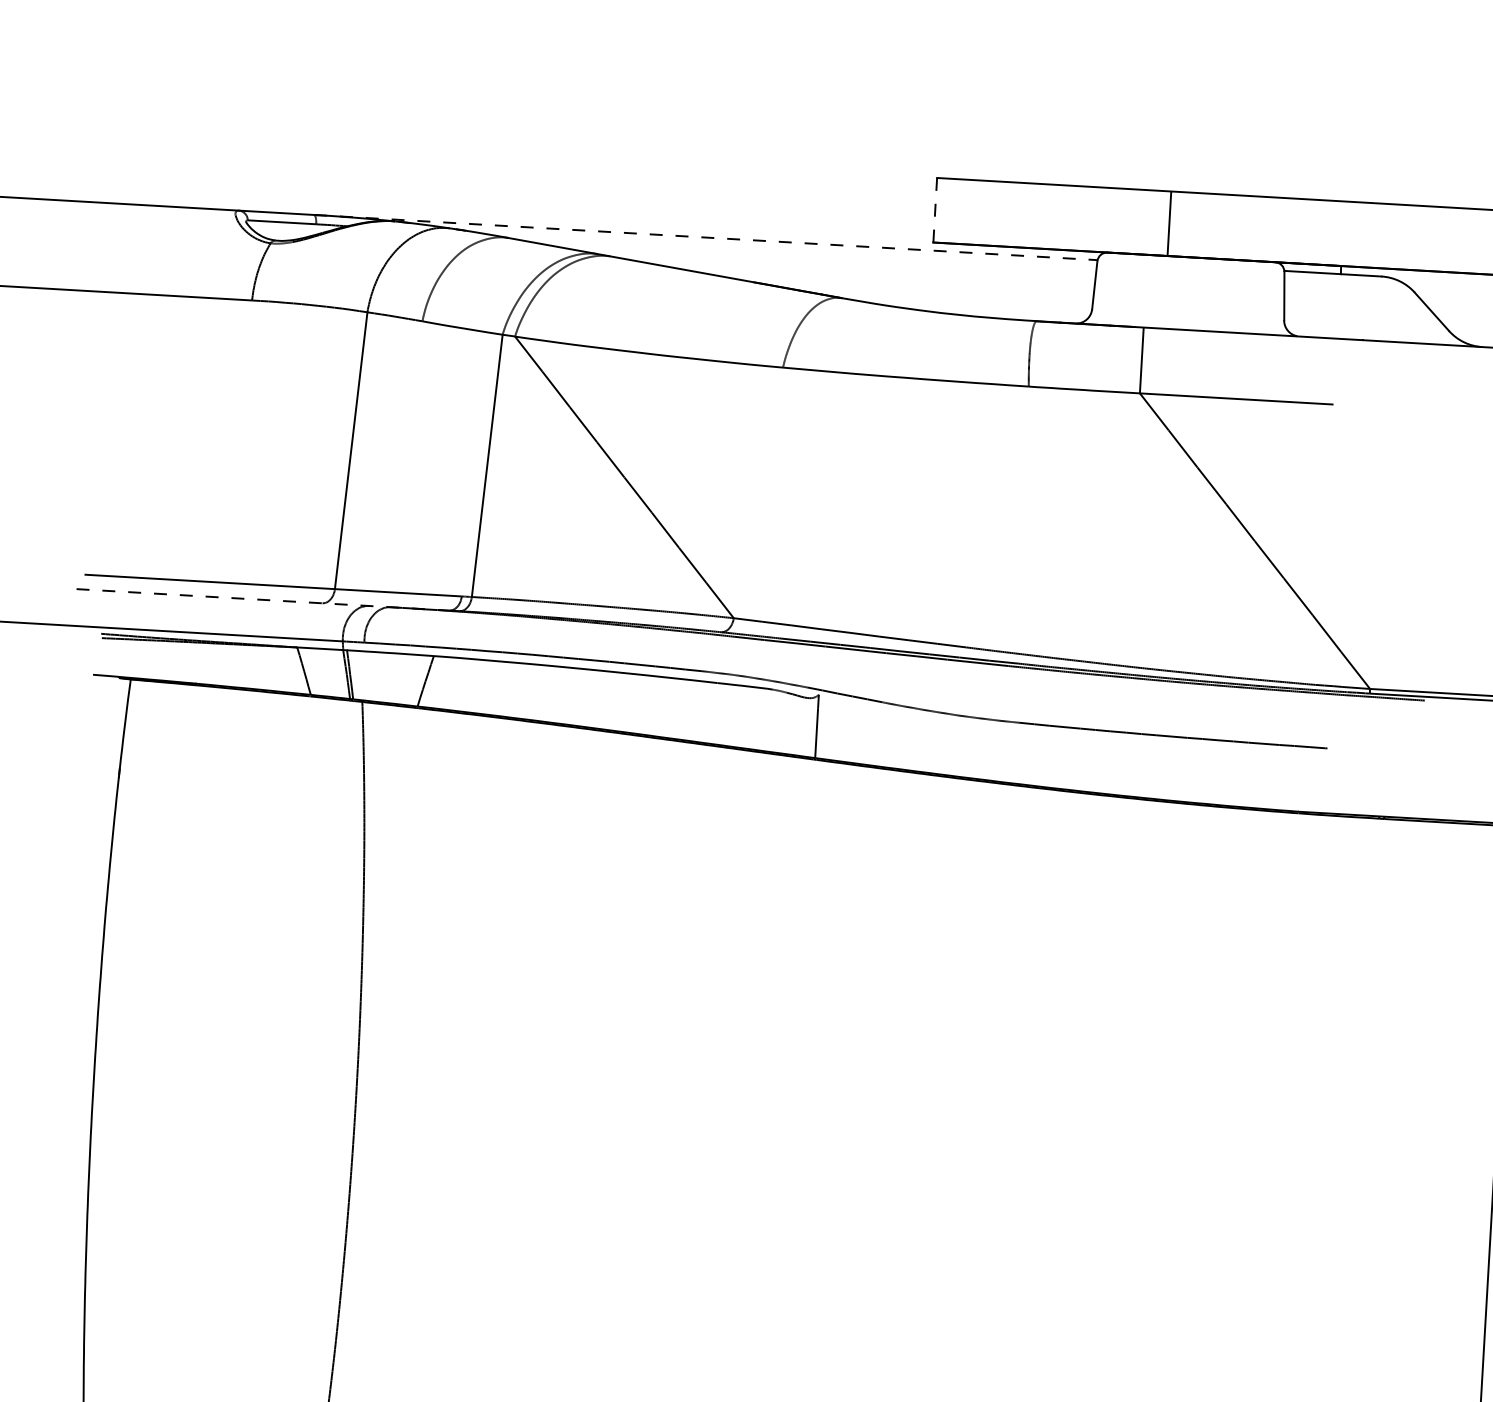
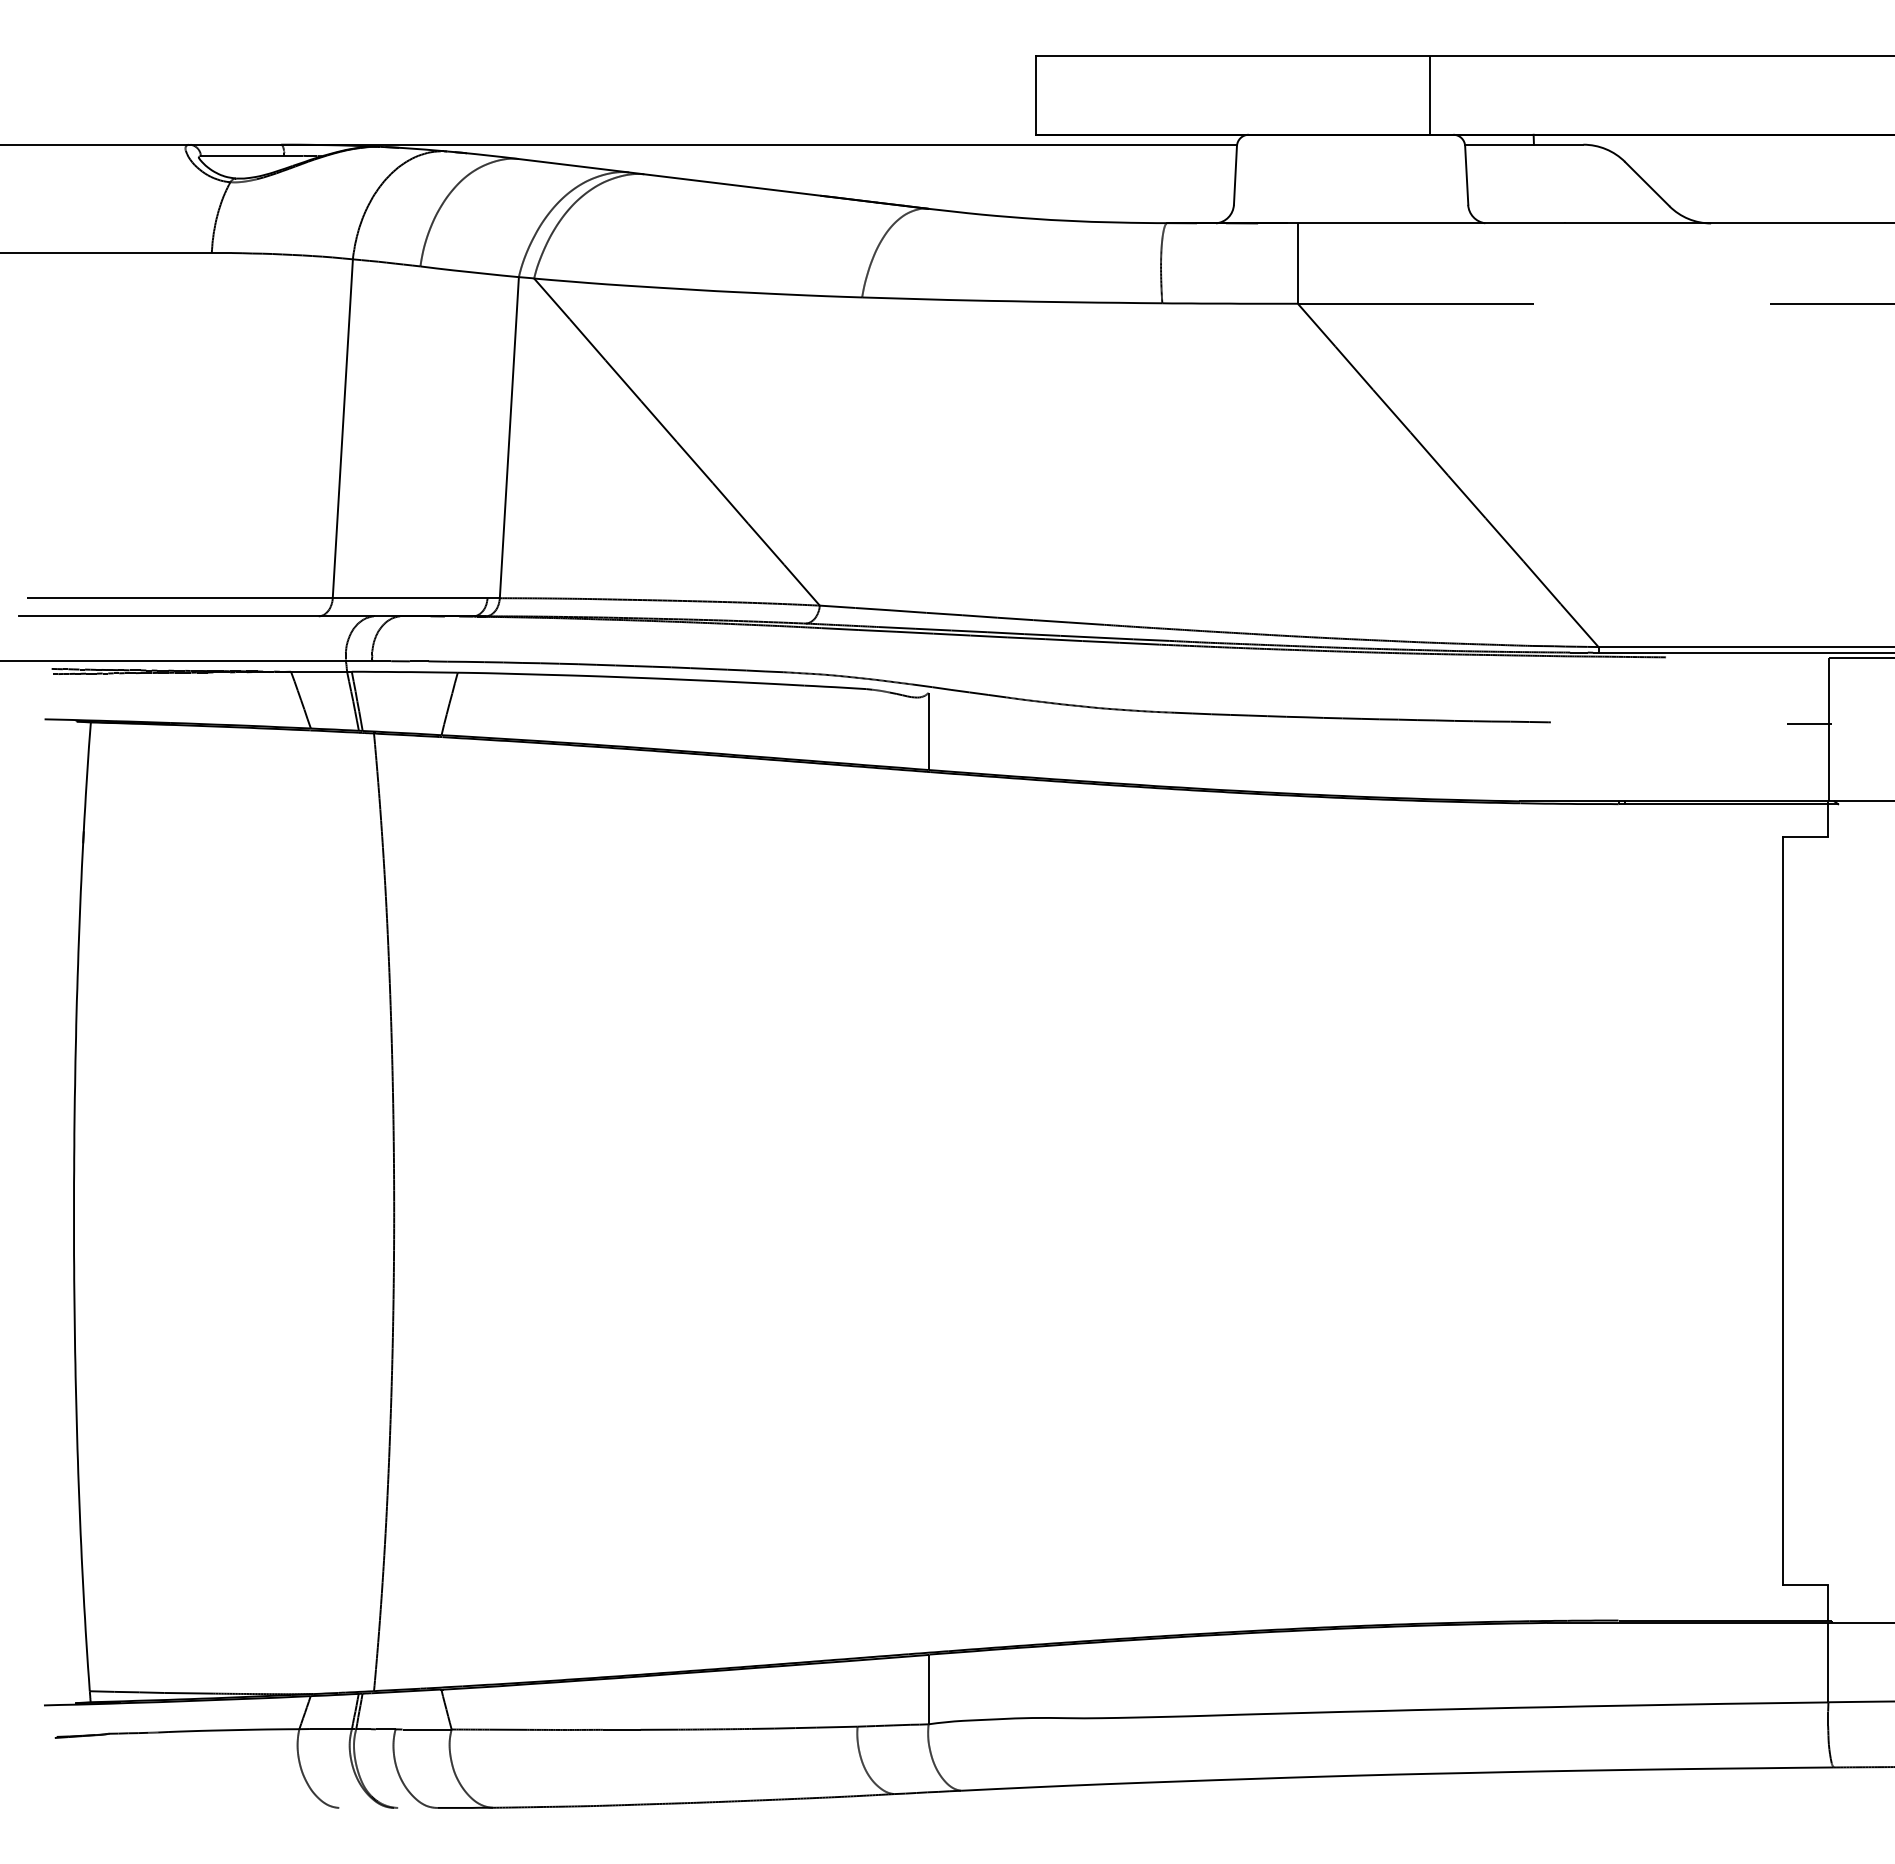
line: (935, 209) -> (1036, 94), dashed -> solid
line: (1169, 223) -> (1429, 95), moved
line: (706, 237) -> (759, 144), dashed -> solid
line: (263, 600) -> (246, 616), dashed -> solid

